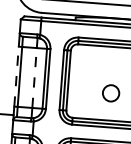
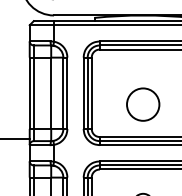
line: (16, 76) -> (29, 93), dashed -> solid
line: (34, 78) -> (51, 93), dashed -> solid
circle: (111, 93) -> (143, 104), size x1.67

